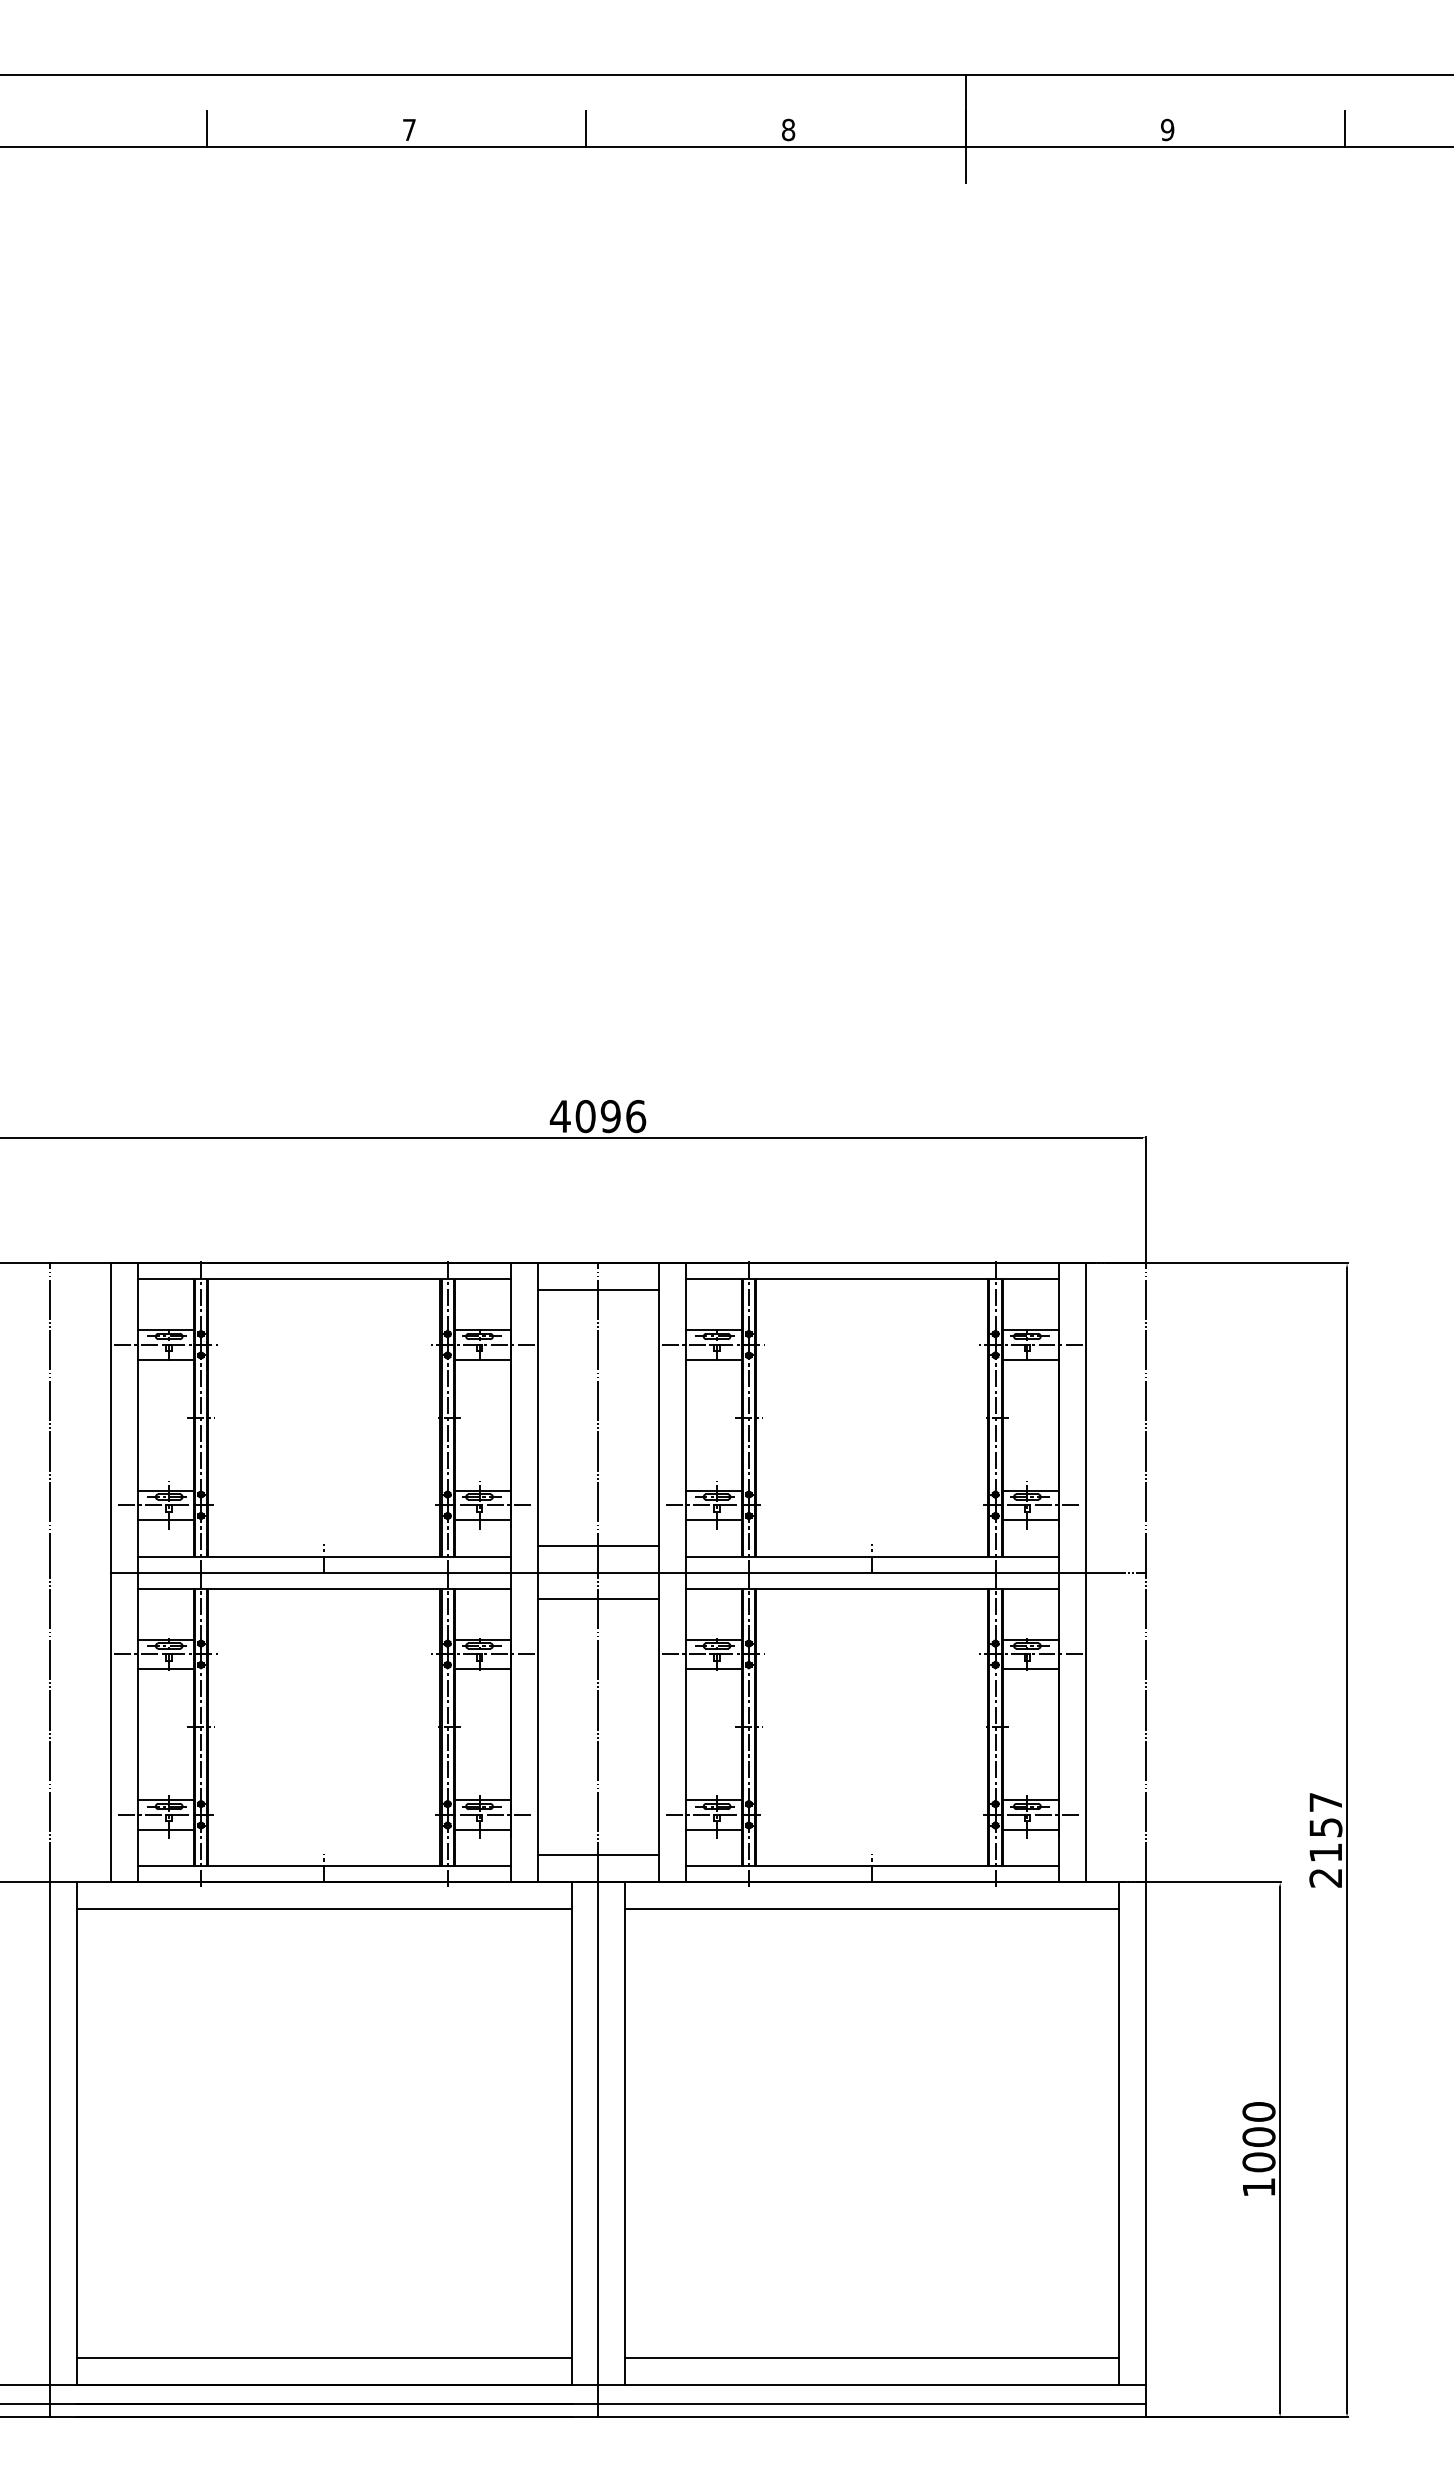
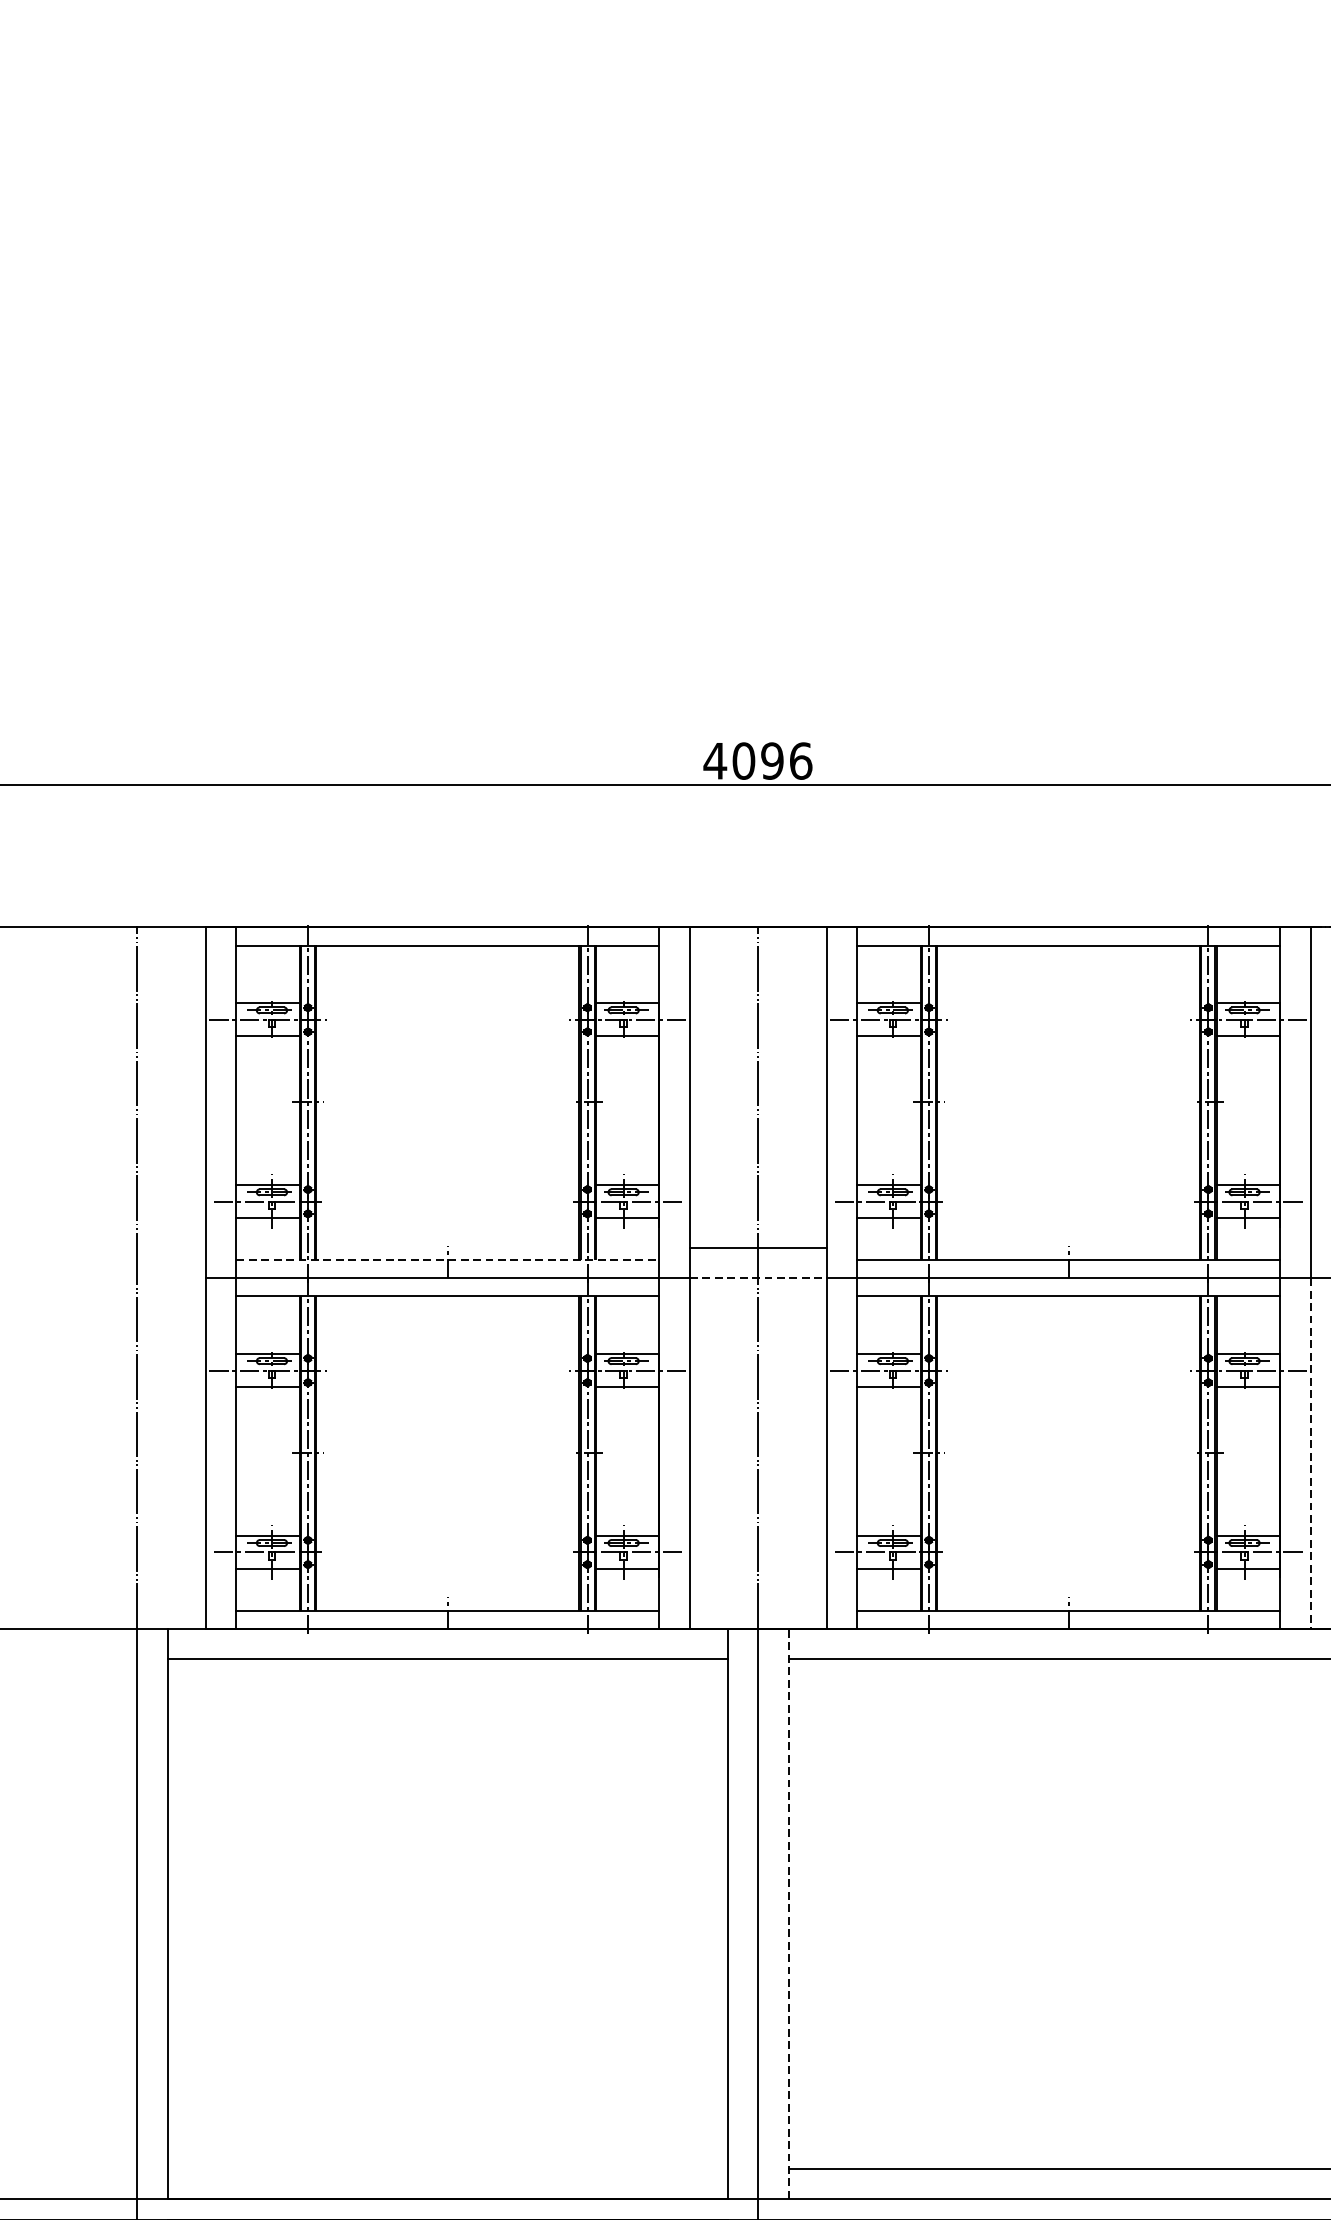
line: (597, 1289) -> (757, 957), removed
line: (324, 1556) -> (447, 1259), solid -> dashed
line: (598, 1572) -> (758, 1277), solid -> dashed
line: (597, 1599) -> (757, 1308), removed
line: (1085, 1727) -> (1310, 1453), solid -> dashed
line: (597, 1855) -> (757, 1598), removed
line: (625, 2133) -> (789, 1913), solid -> dashed
line: (324, 2358) -> (447, 2168), removed

